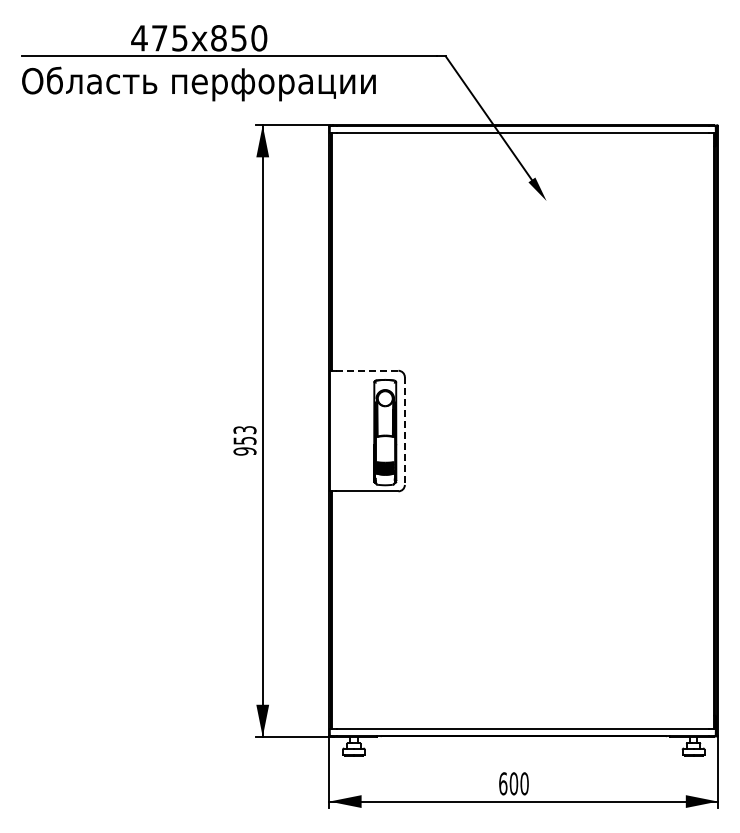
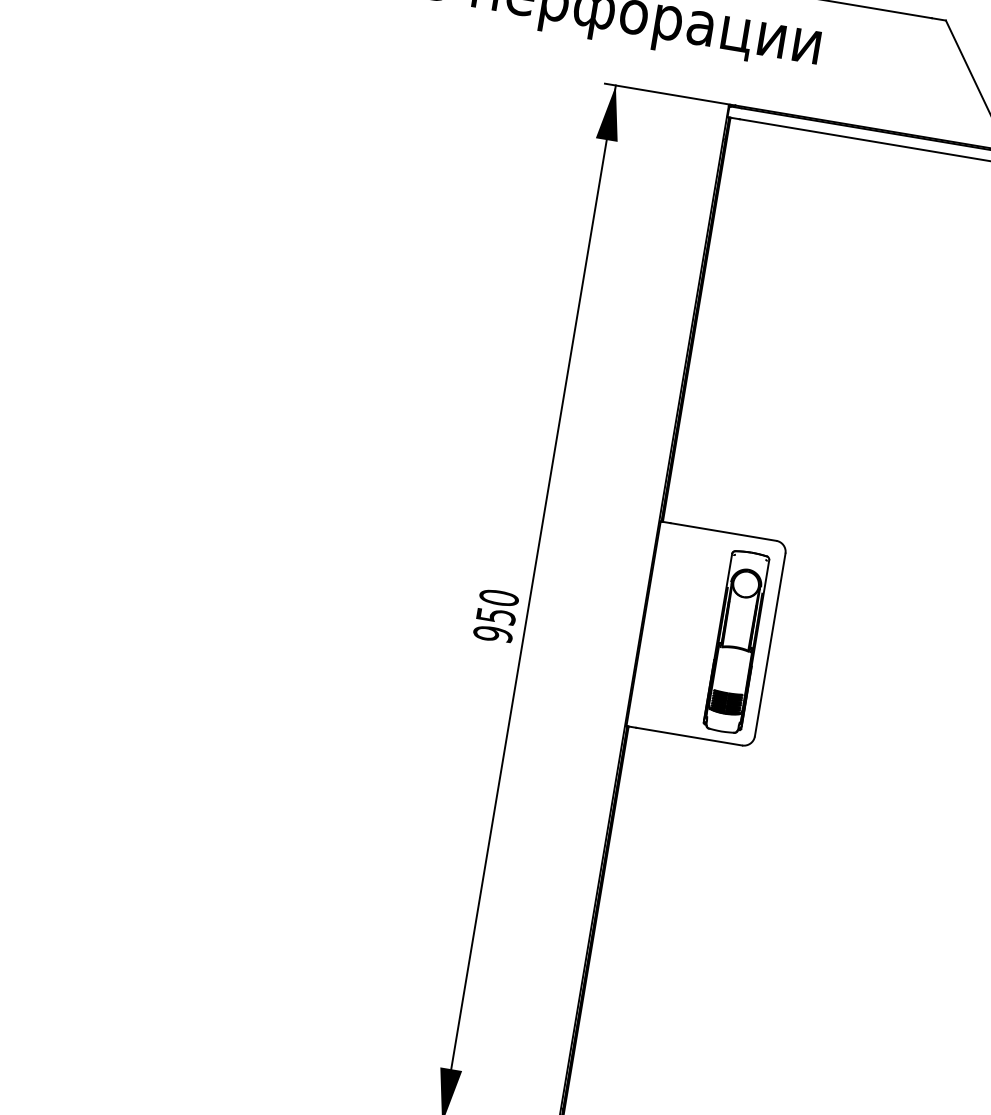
line: (366, 370) -> (722, 531), dashed -> solid
text: (244, 429) -> (498, 596), 953 -> 950
line: (404, 431) -> (769, 645), dashed -> solid

